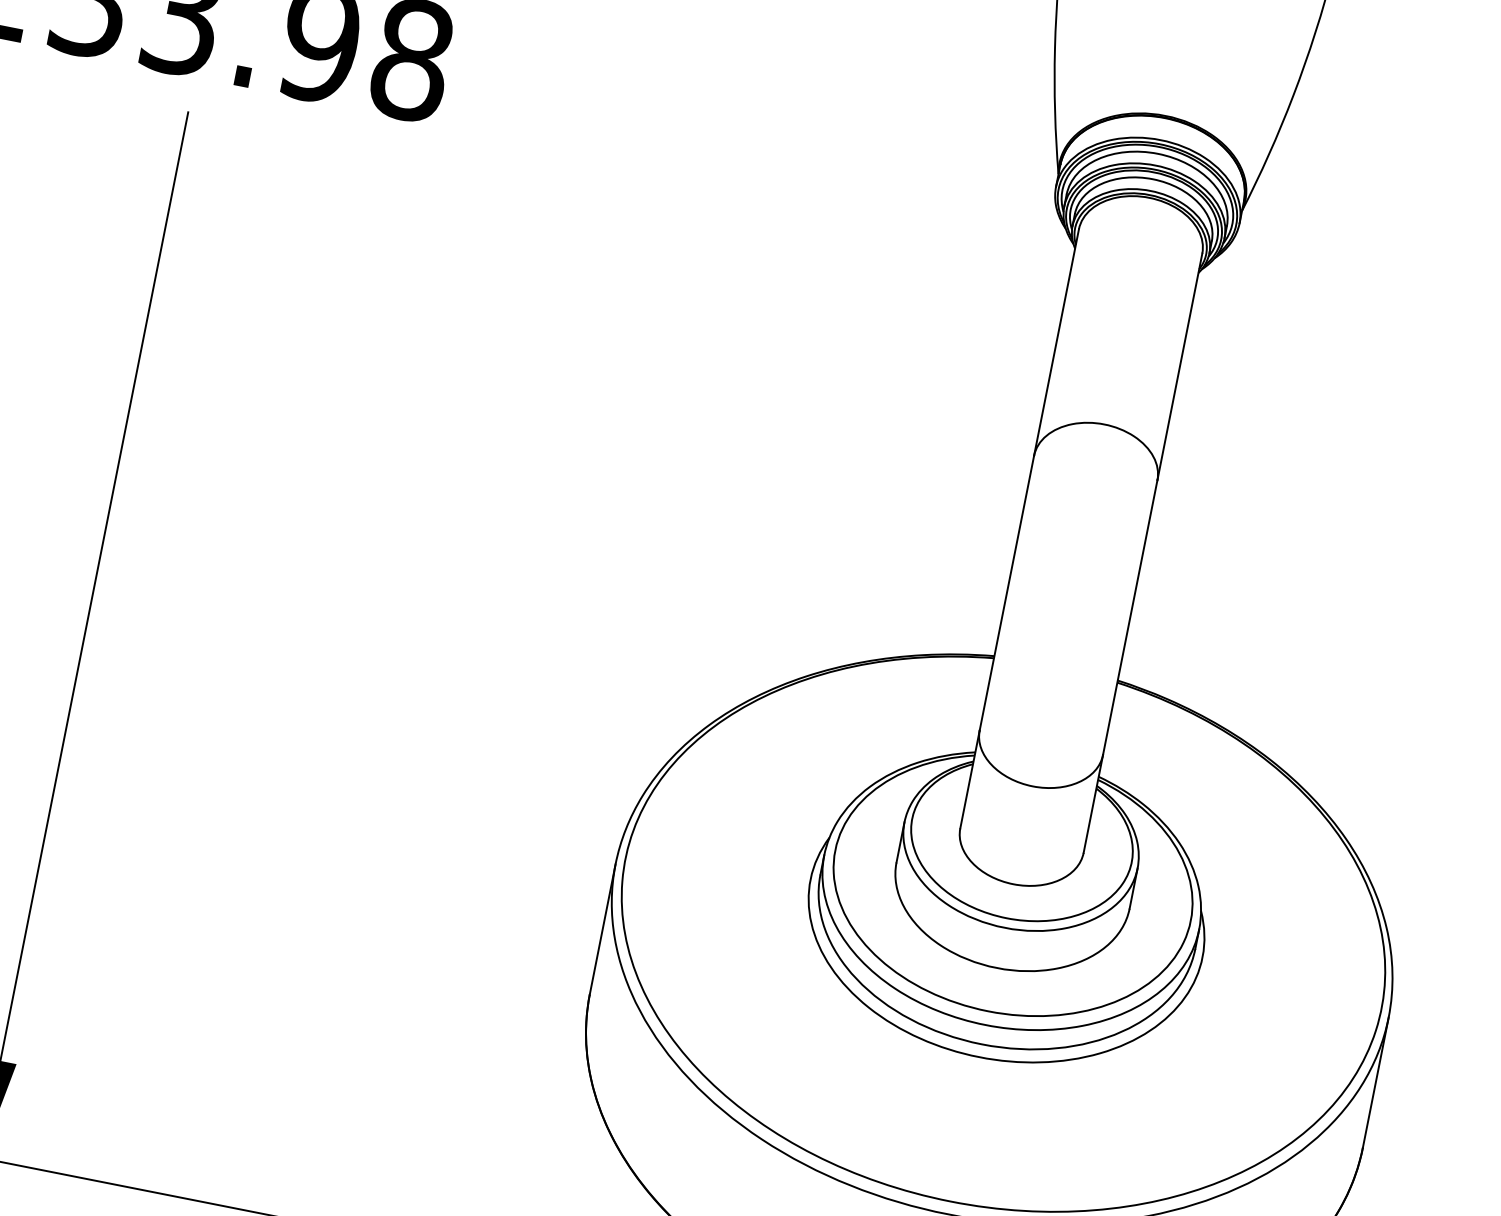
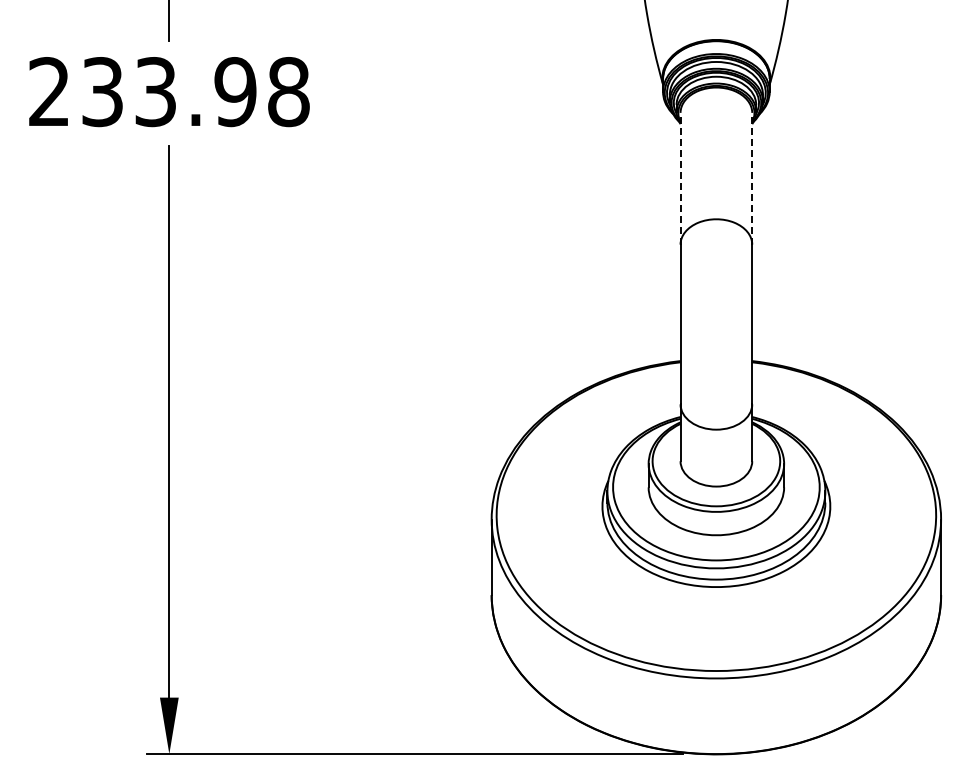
line: (1056, 342) -> (680, 178), solid -> dashed
line: (1180, 366) -> (752, 178), solid -> dashed

